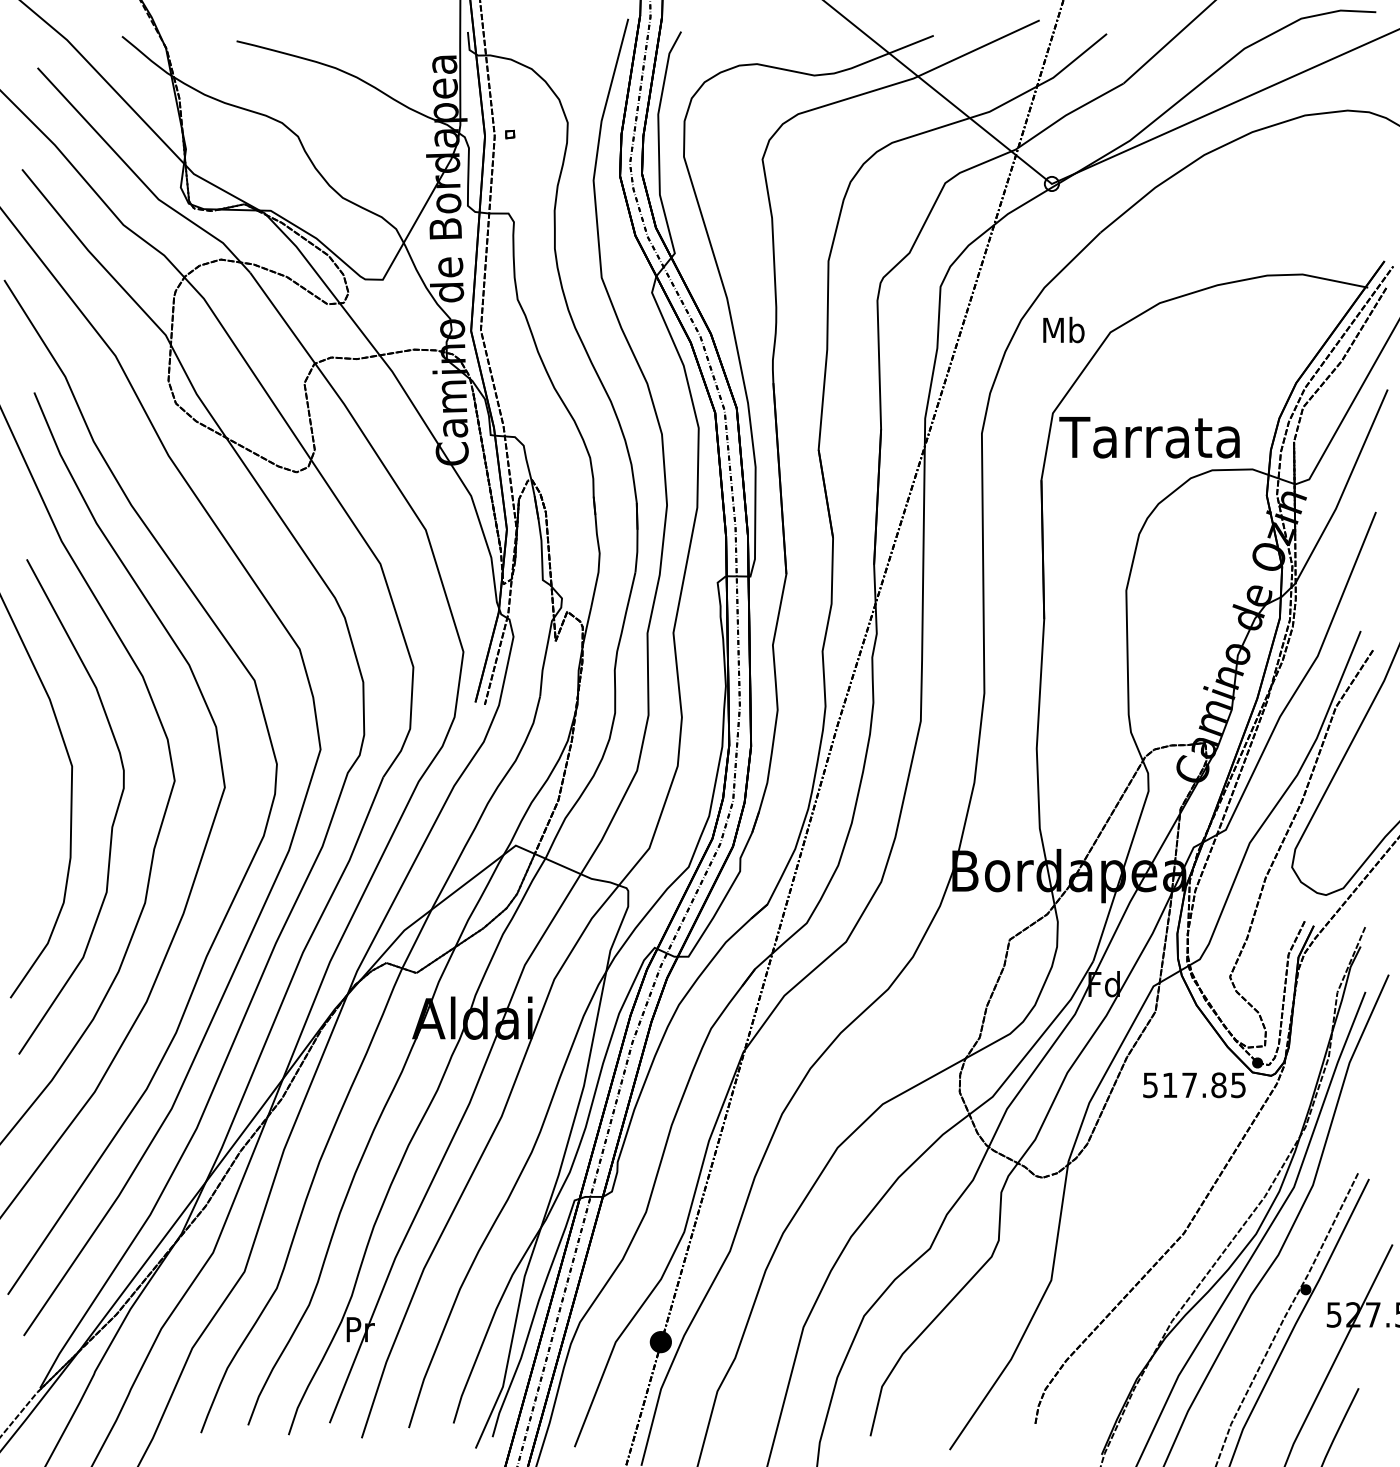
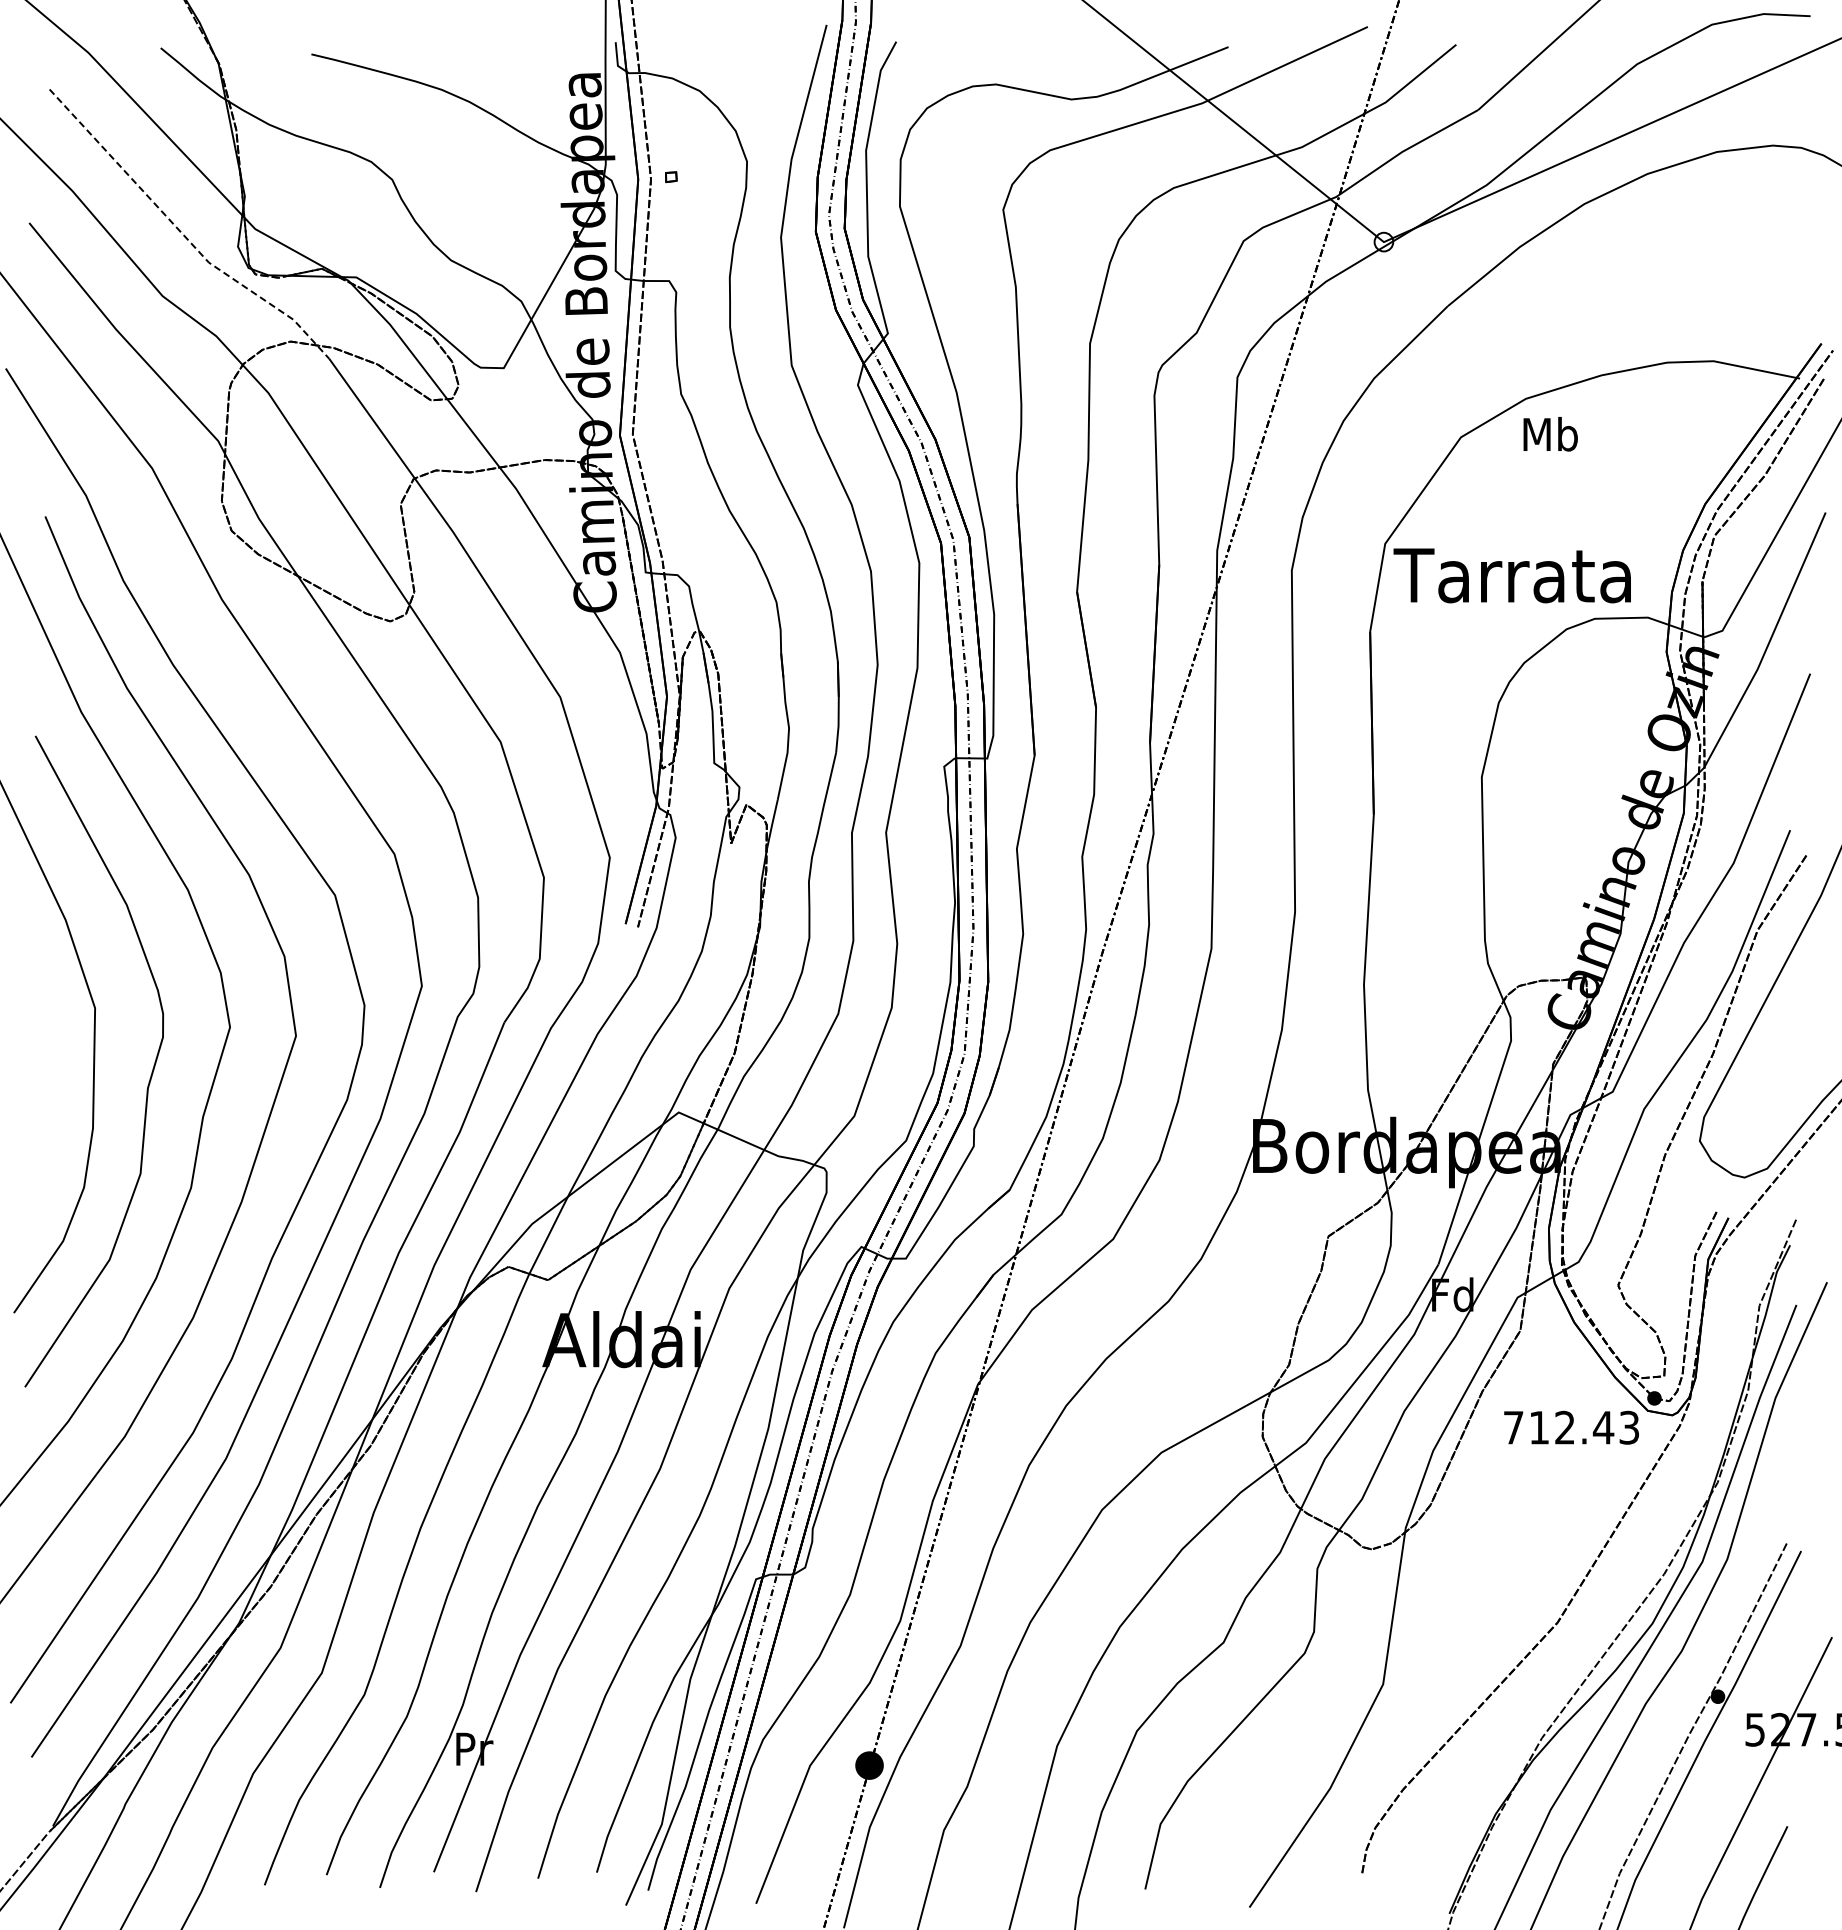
line: (138, 178) -> (182, 234), solid -> dashed
text: (1063, 330) -> (1550, 434), moved
text: (1194, 1085) -> (1571, 1427), 517.85 -> 712.43

